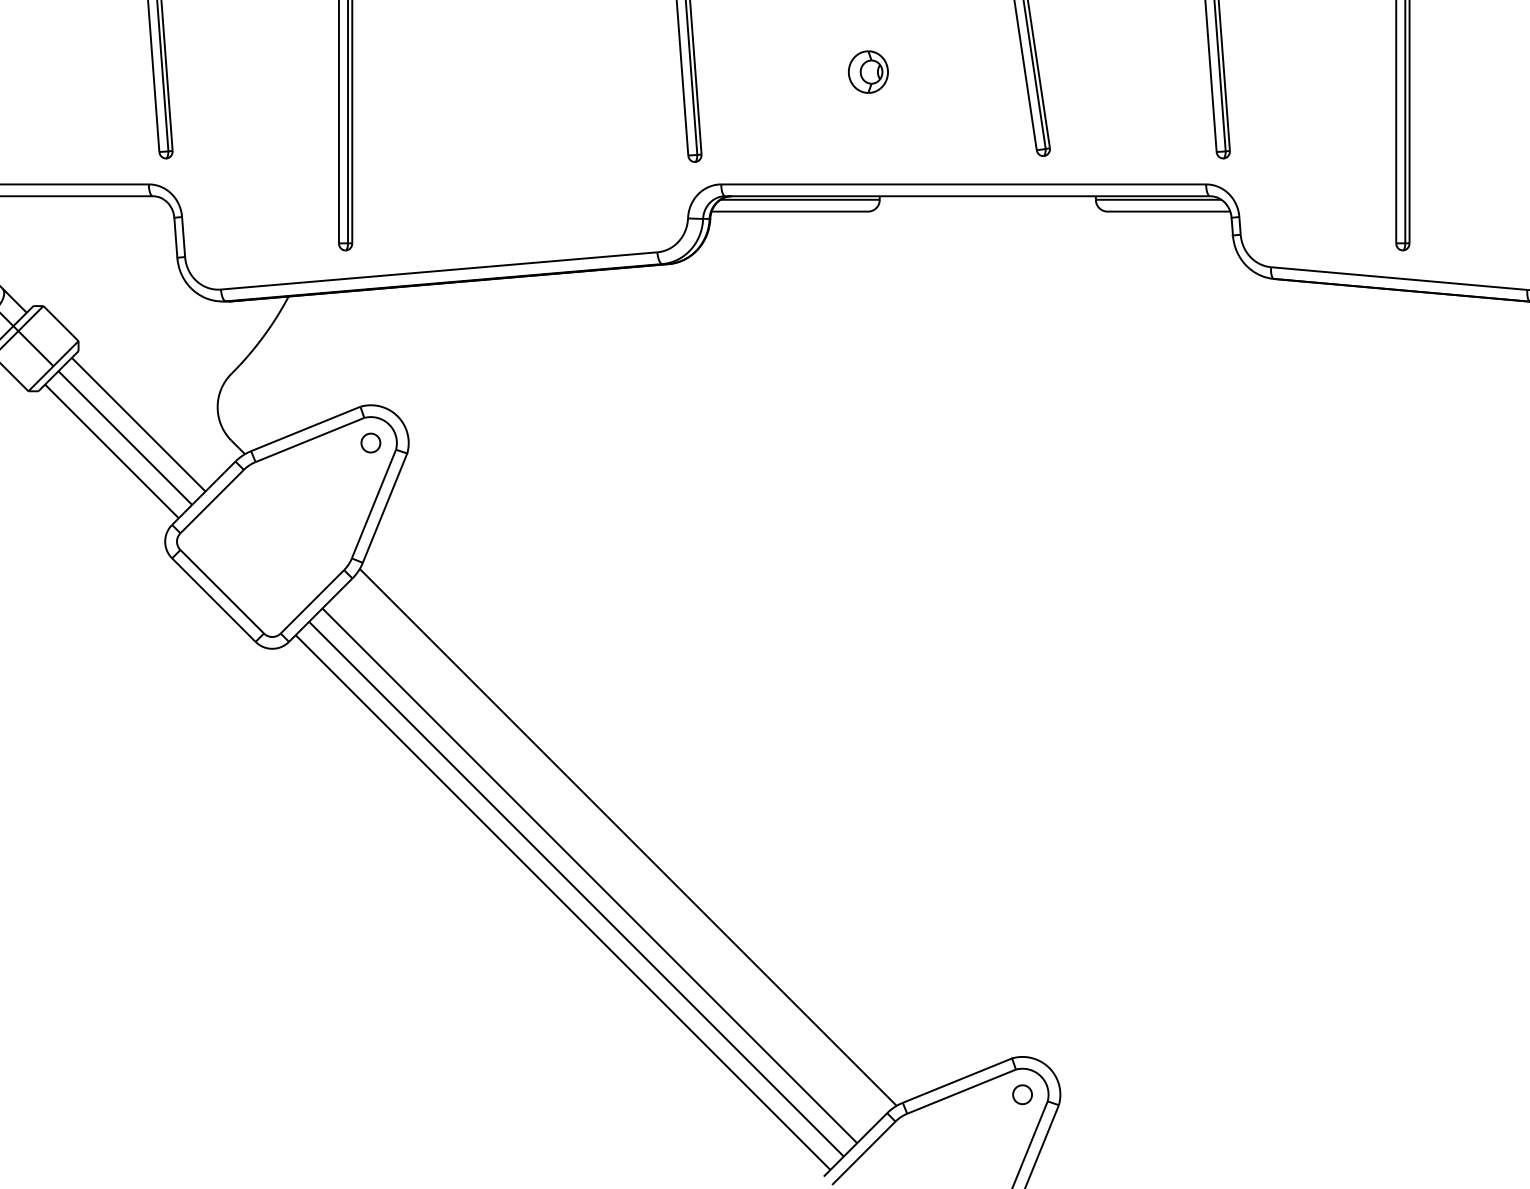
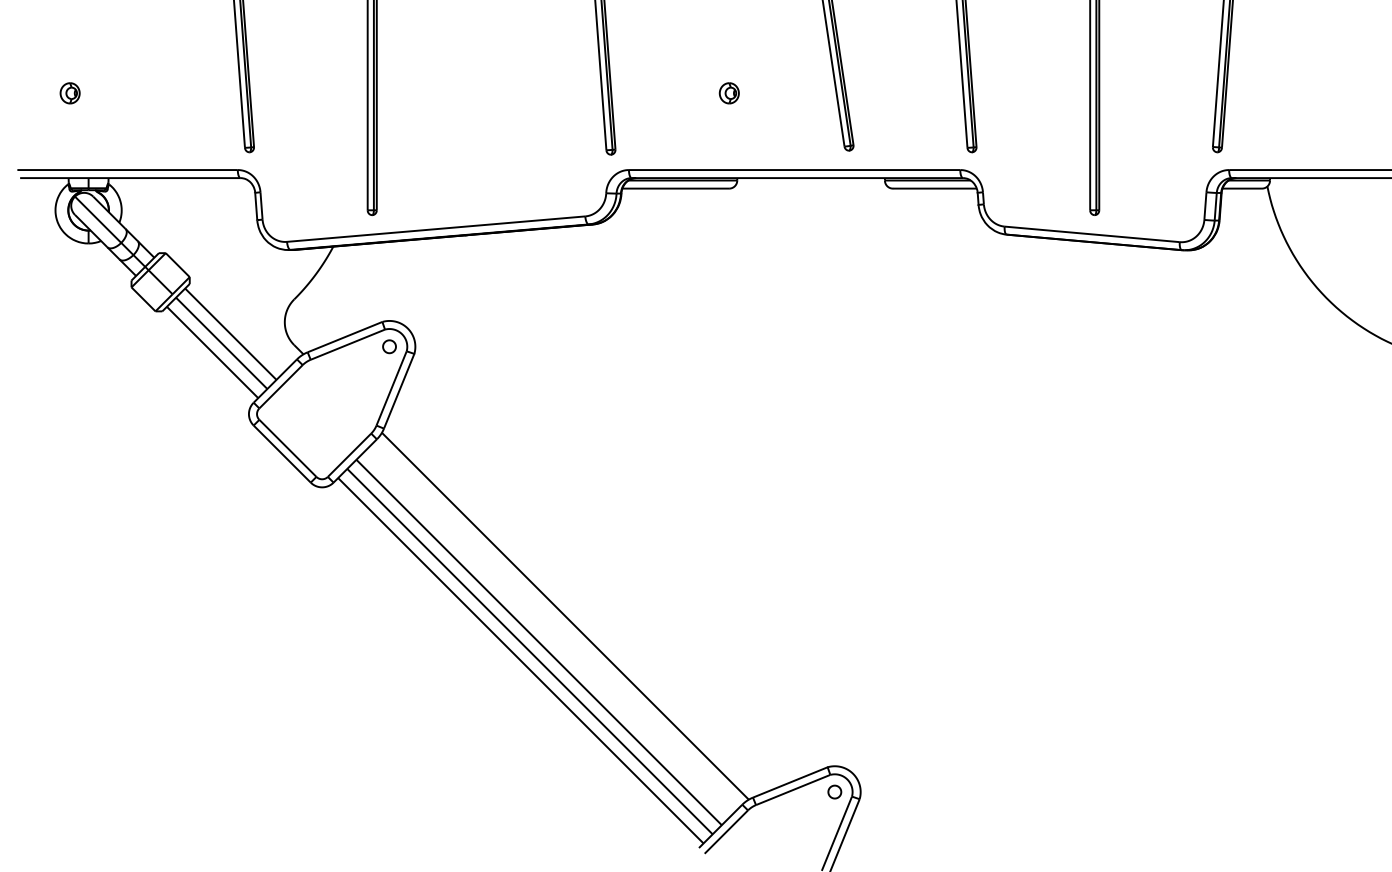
part: (866, 72) -> (728, 93), size x0.71

